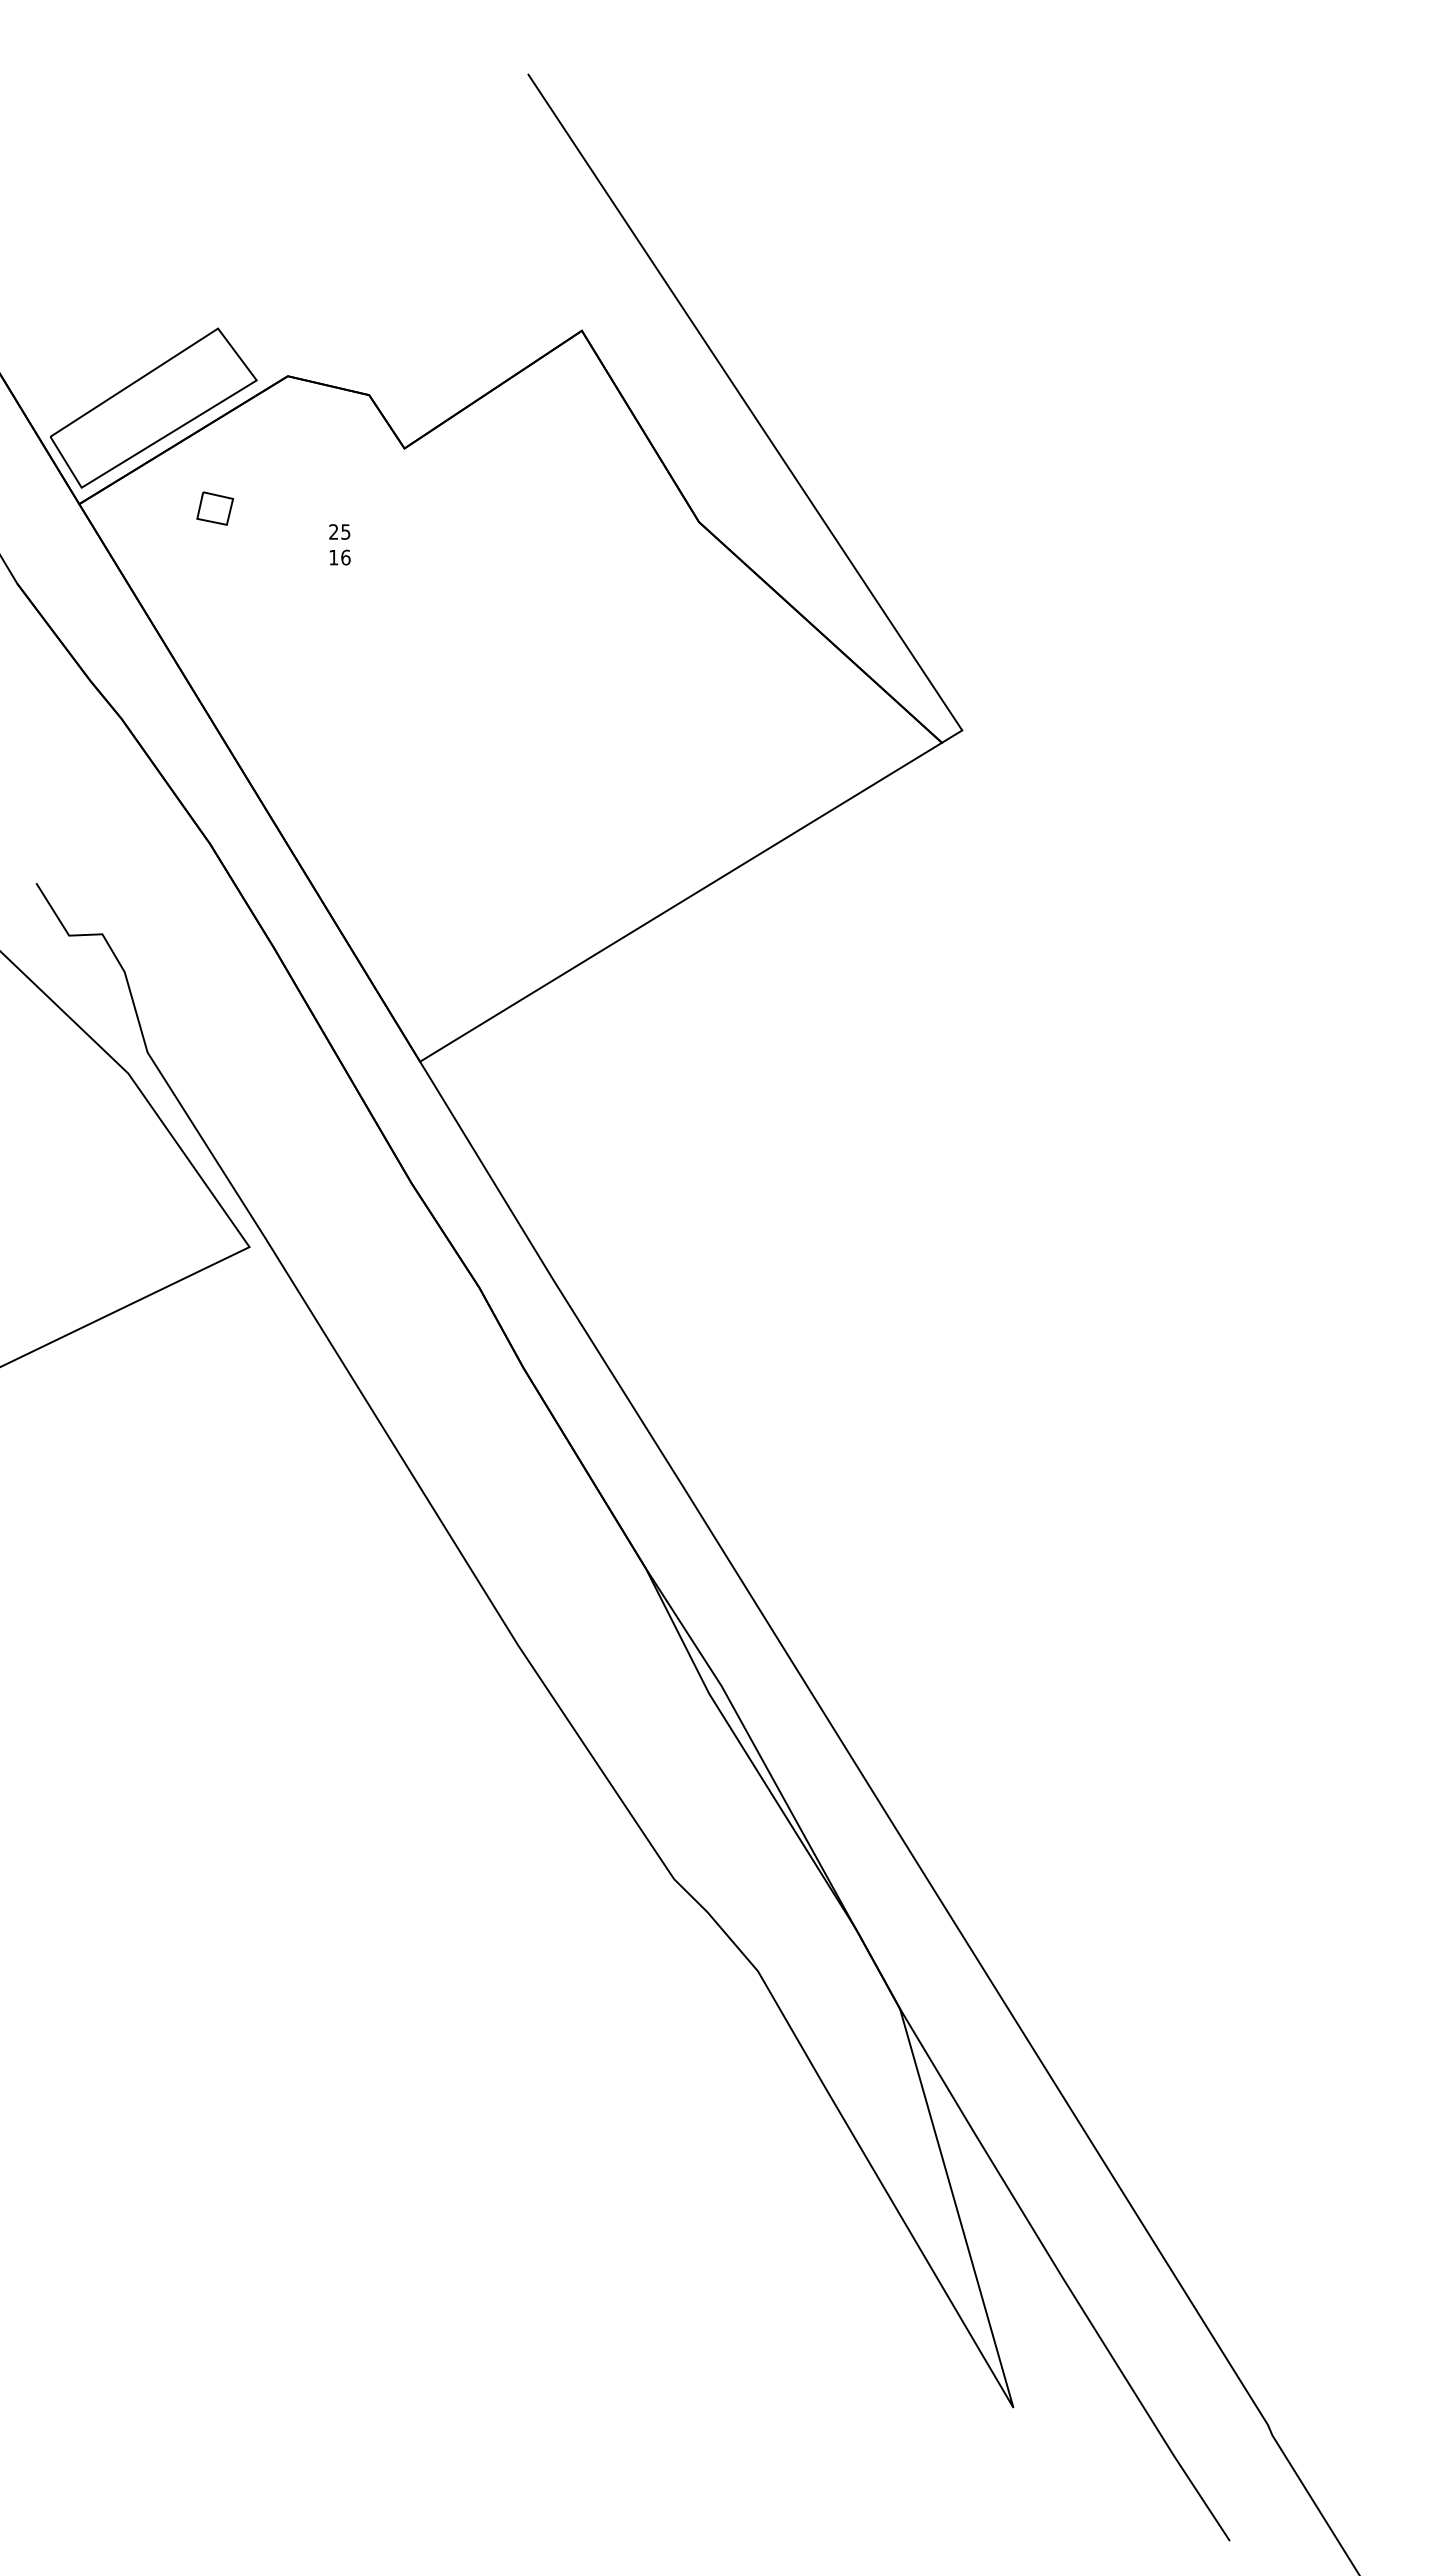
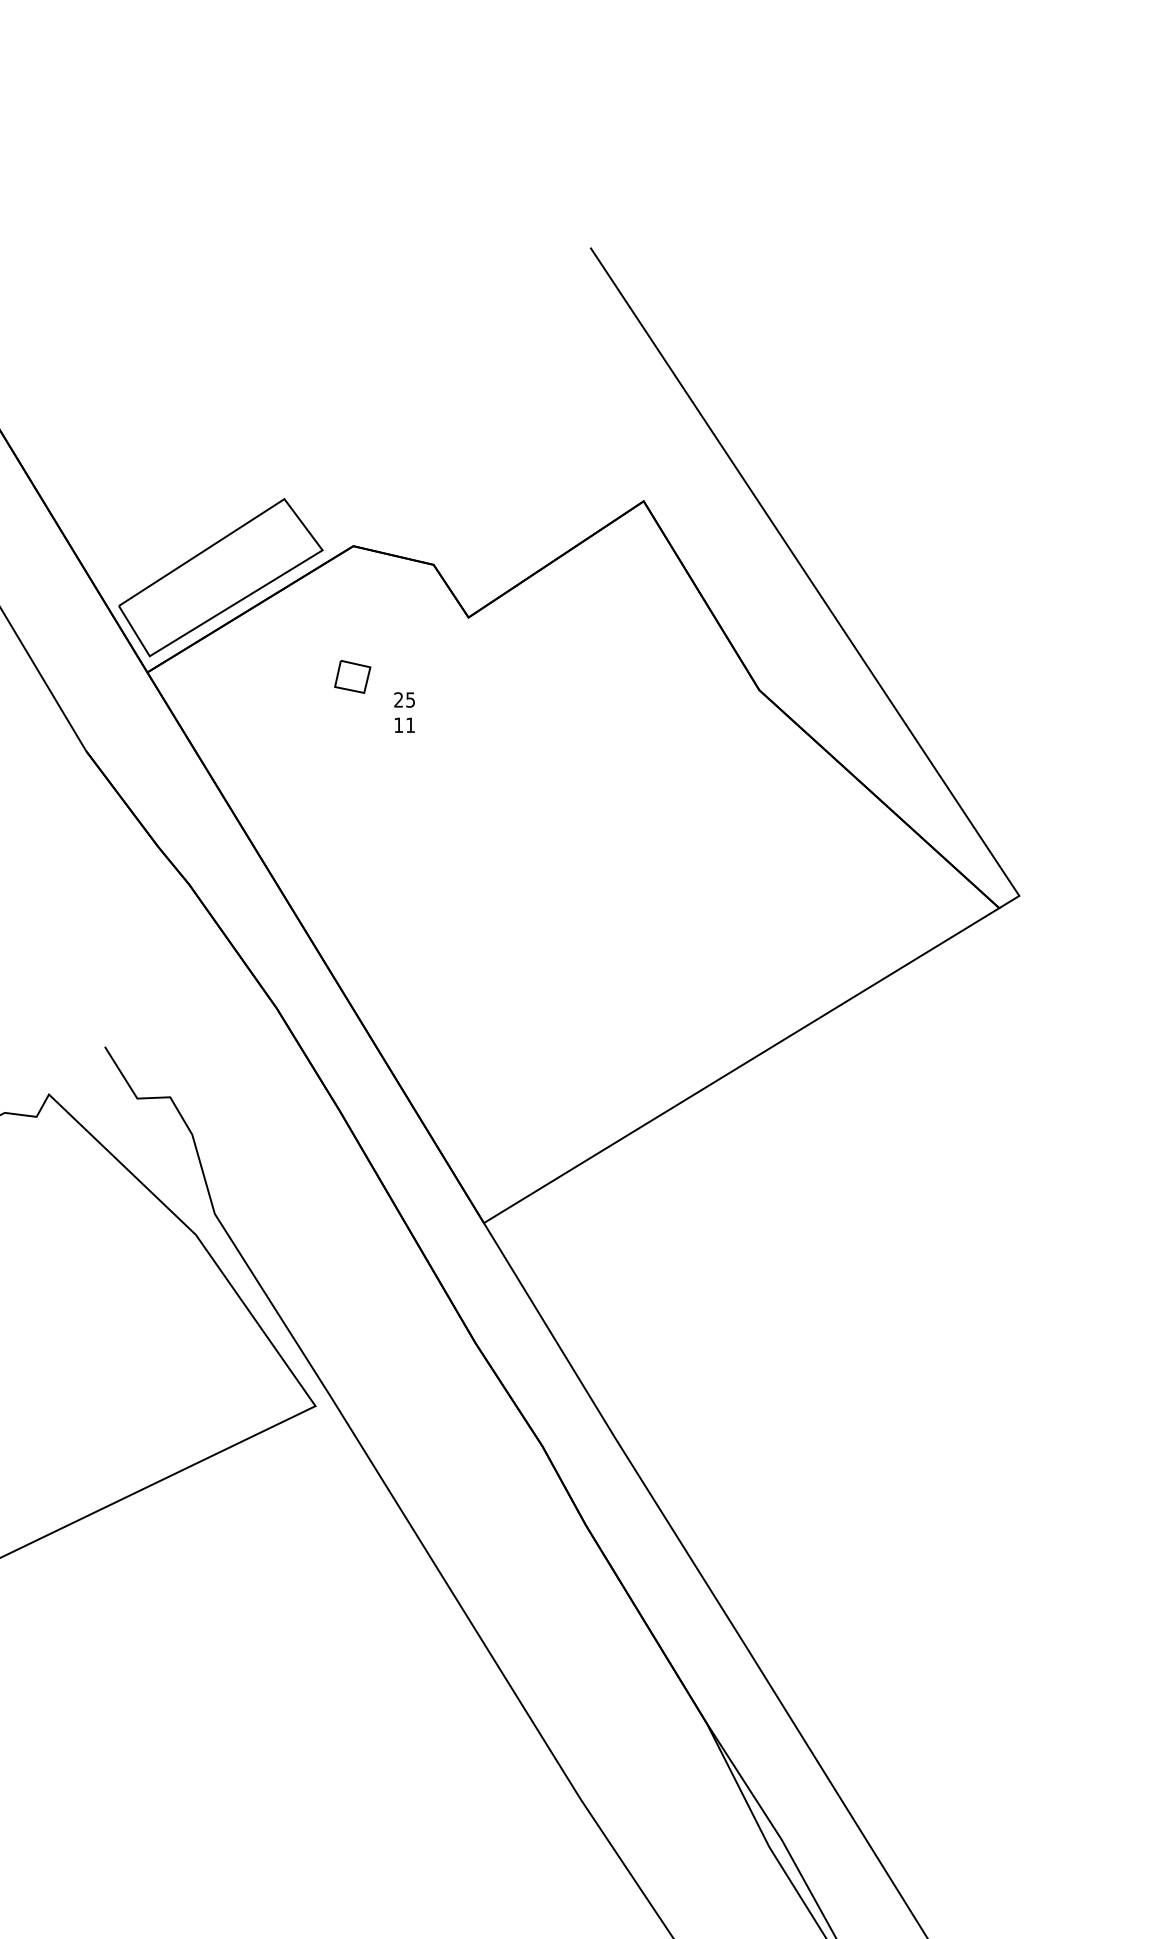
part: (215, 508) -> (353, 676), moved
text: (345, 557) -> (410, 725), 16 -> 11

